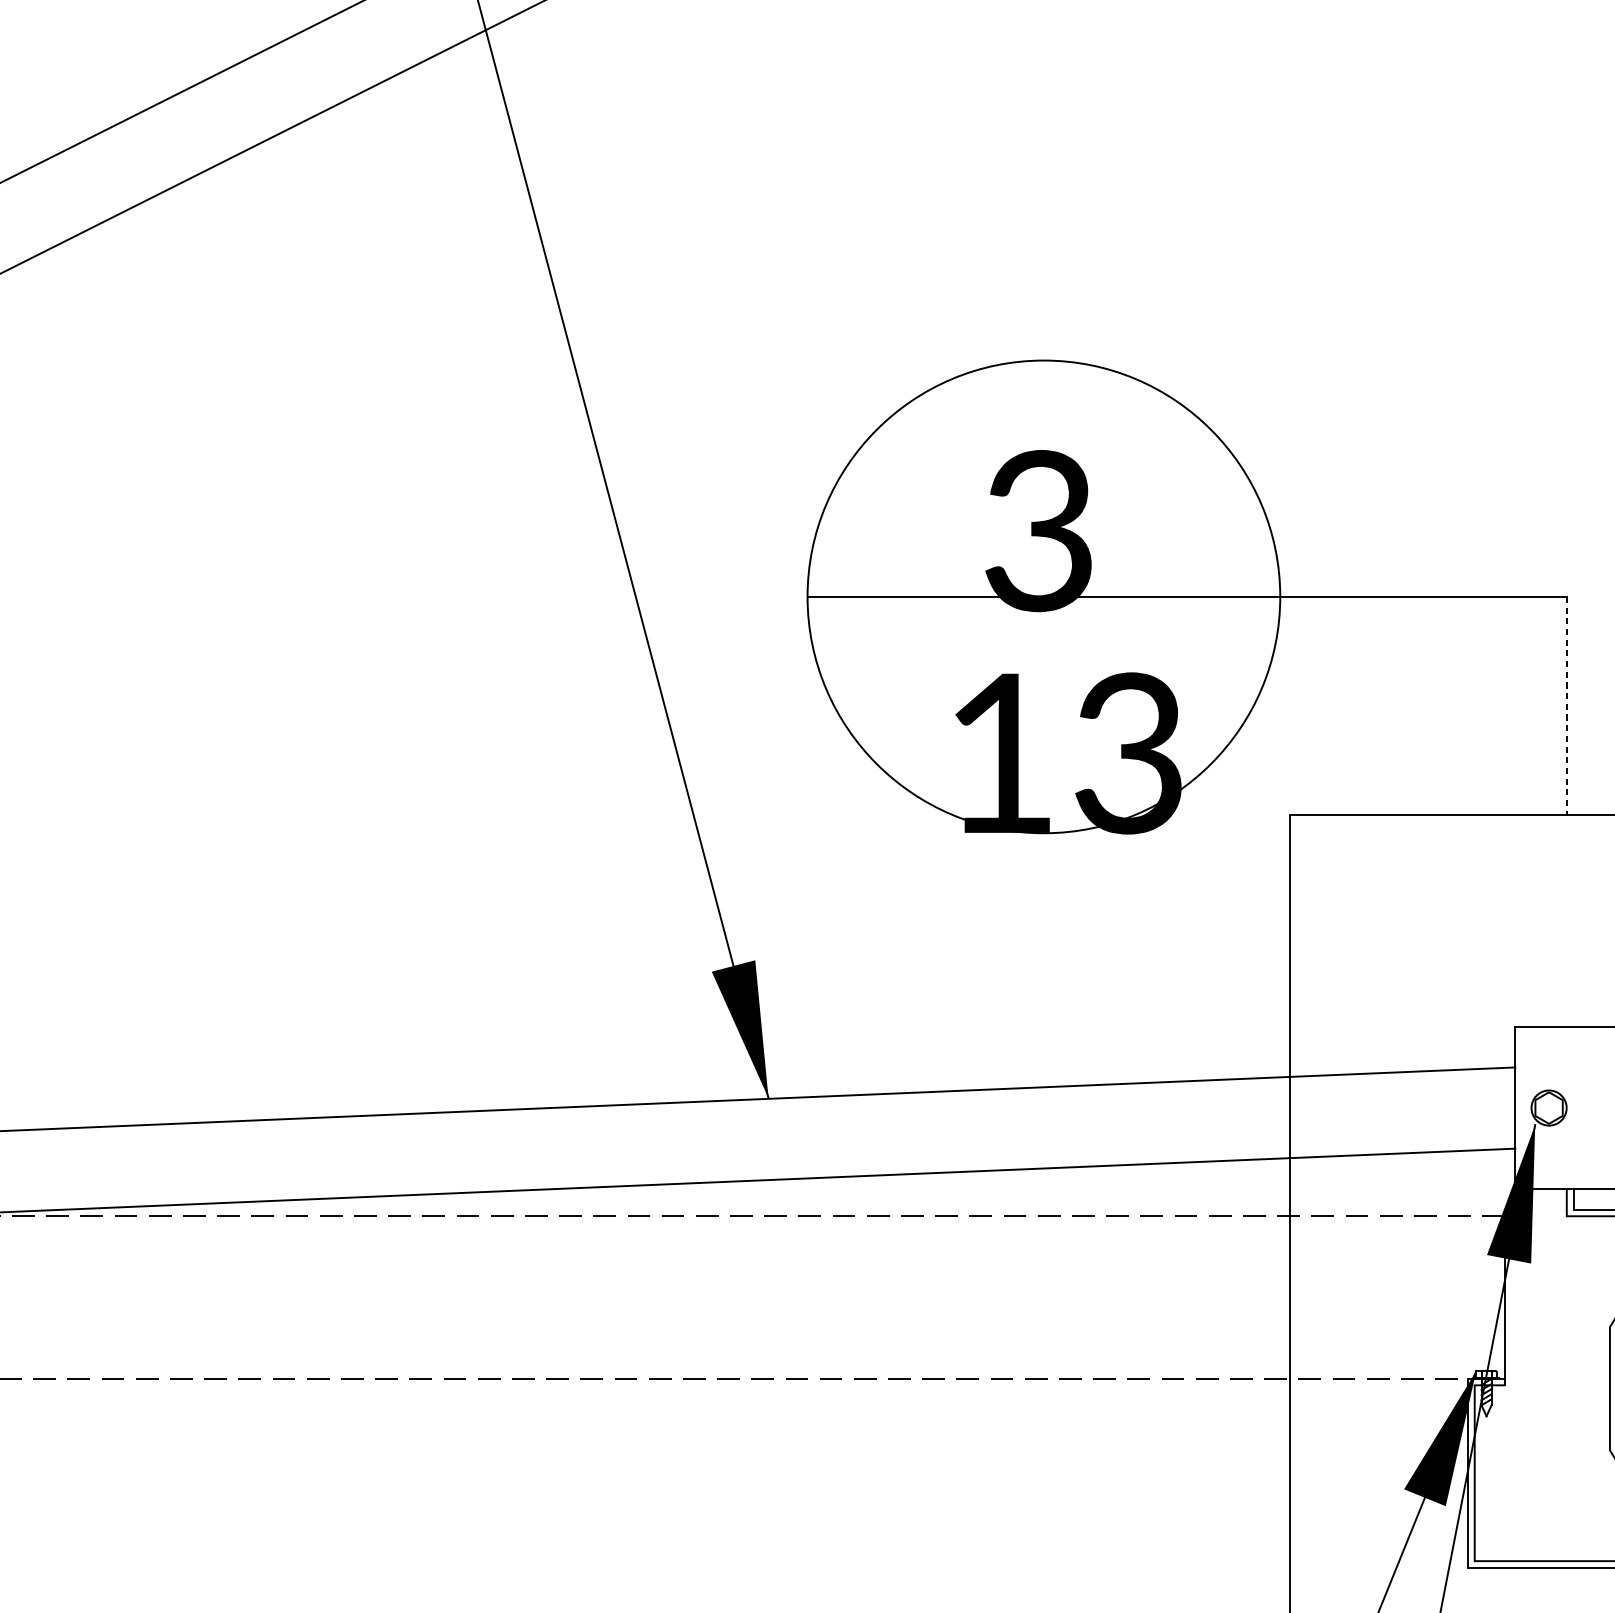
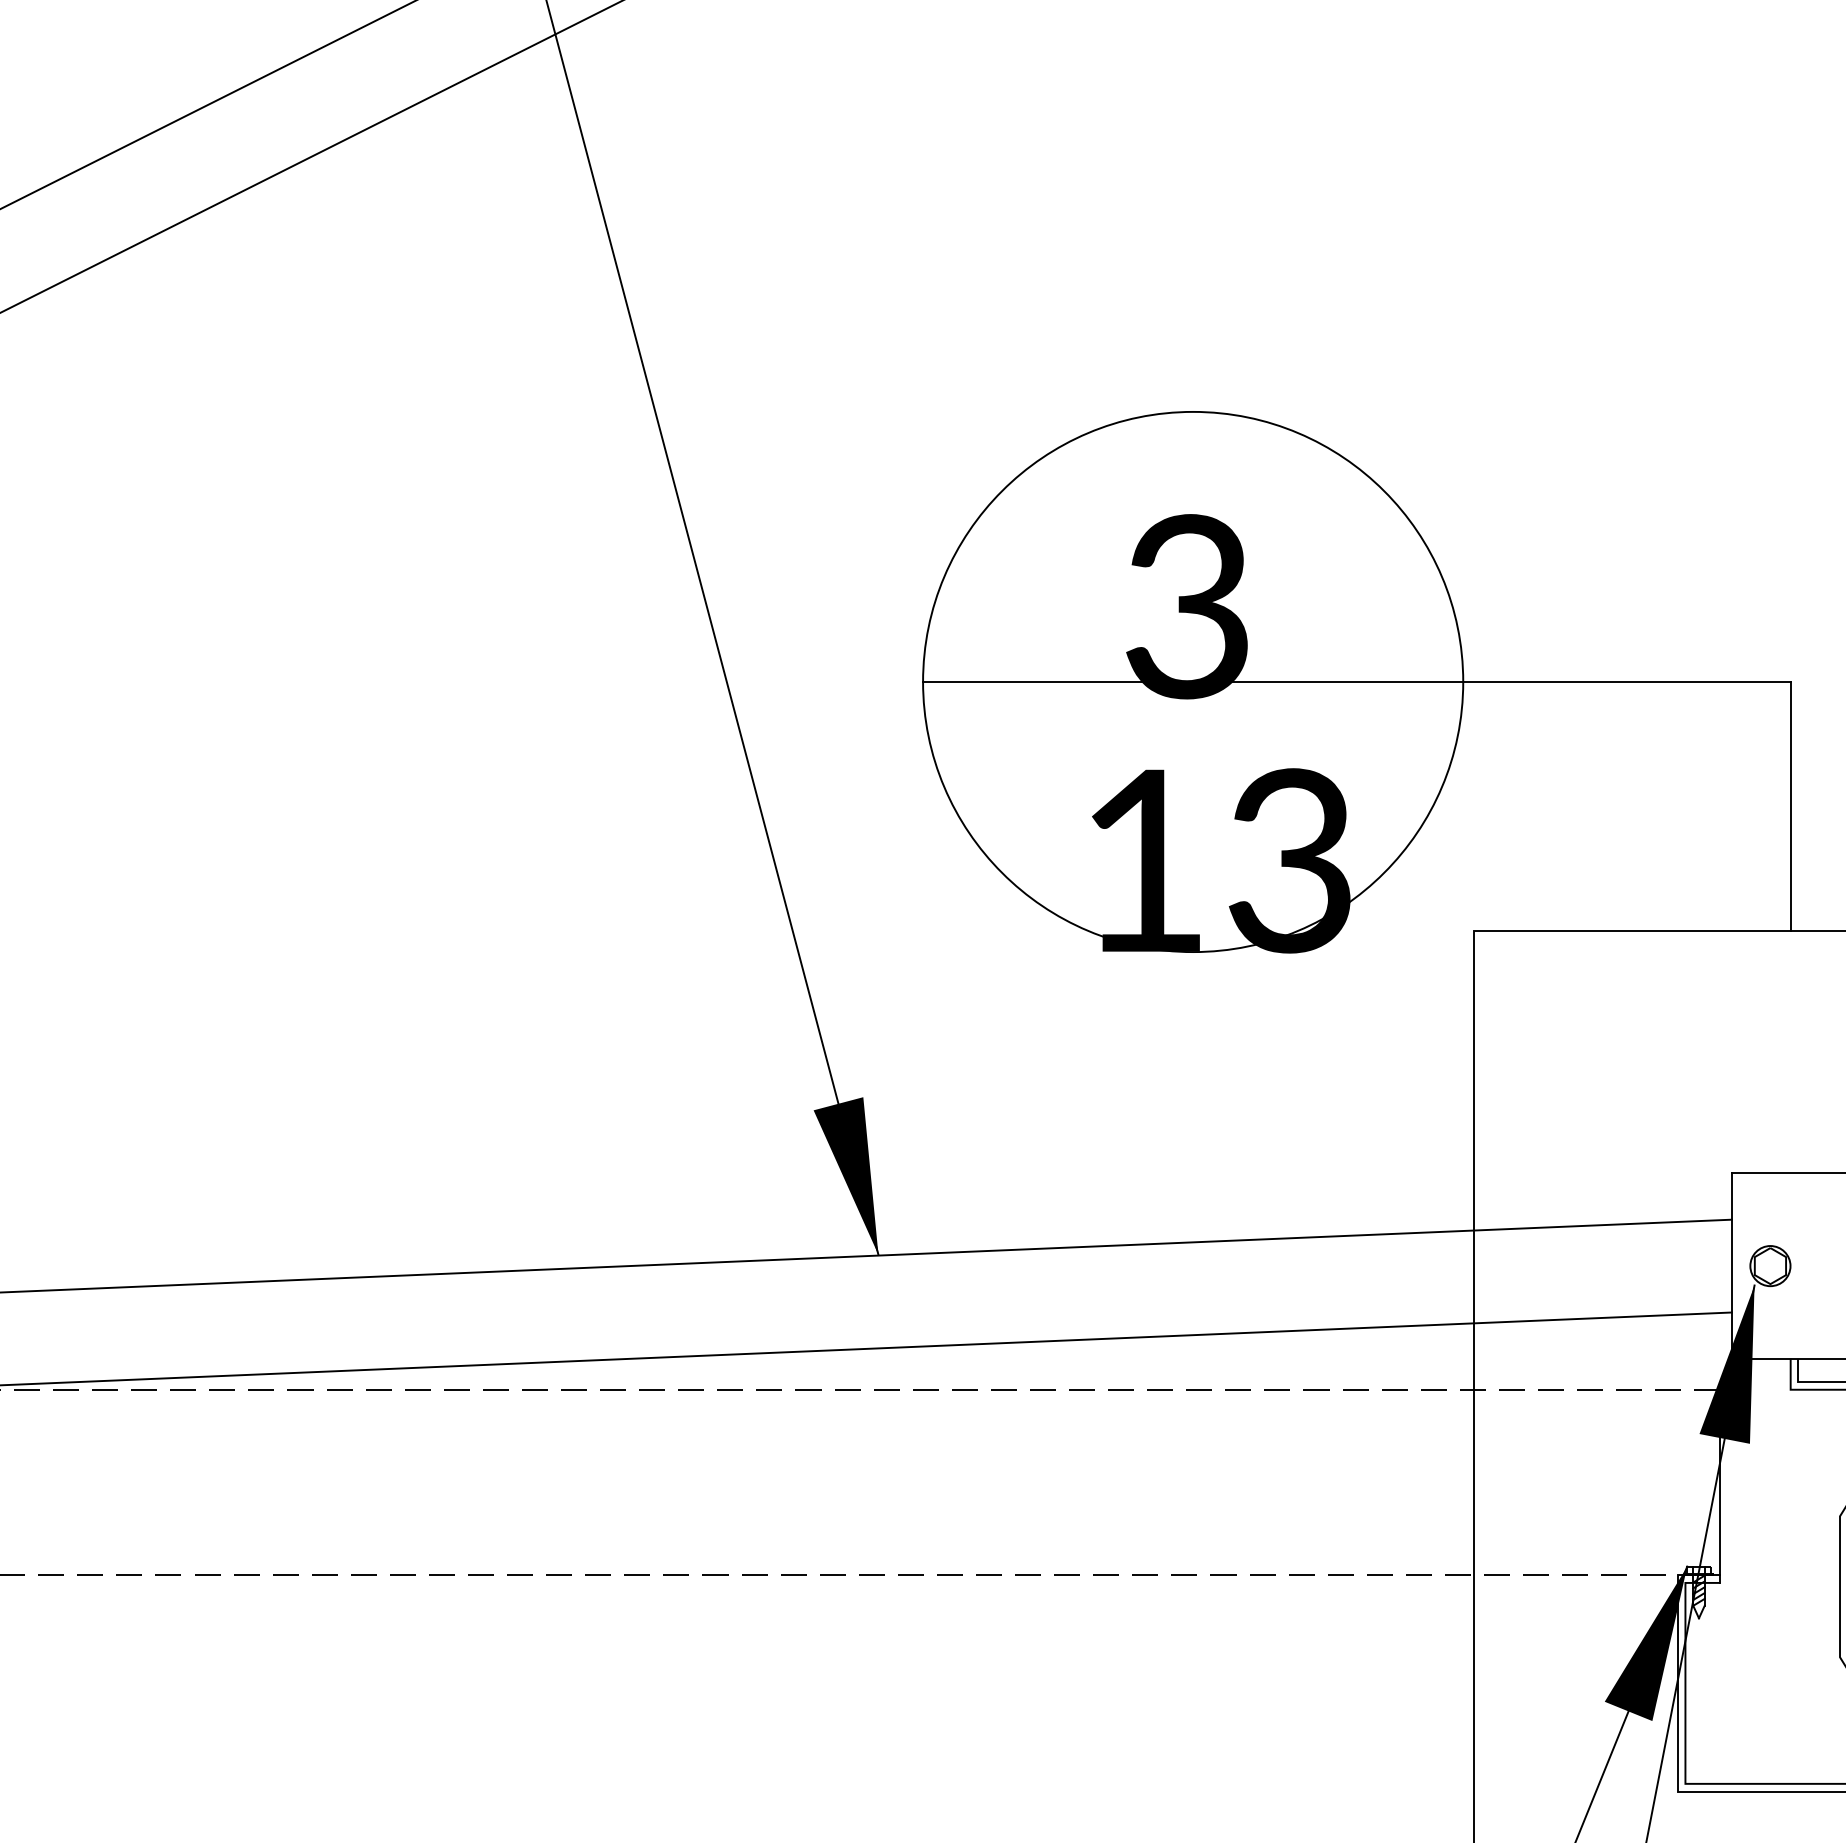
line: (1566, 705) -> (1790, 806), dashed -> solid

